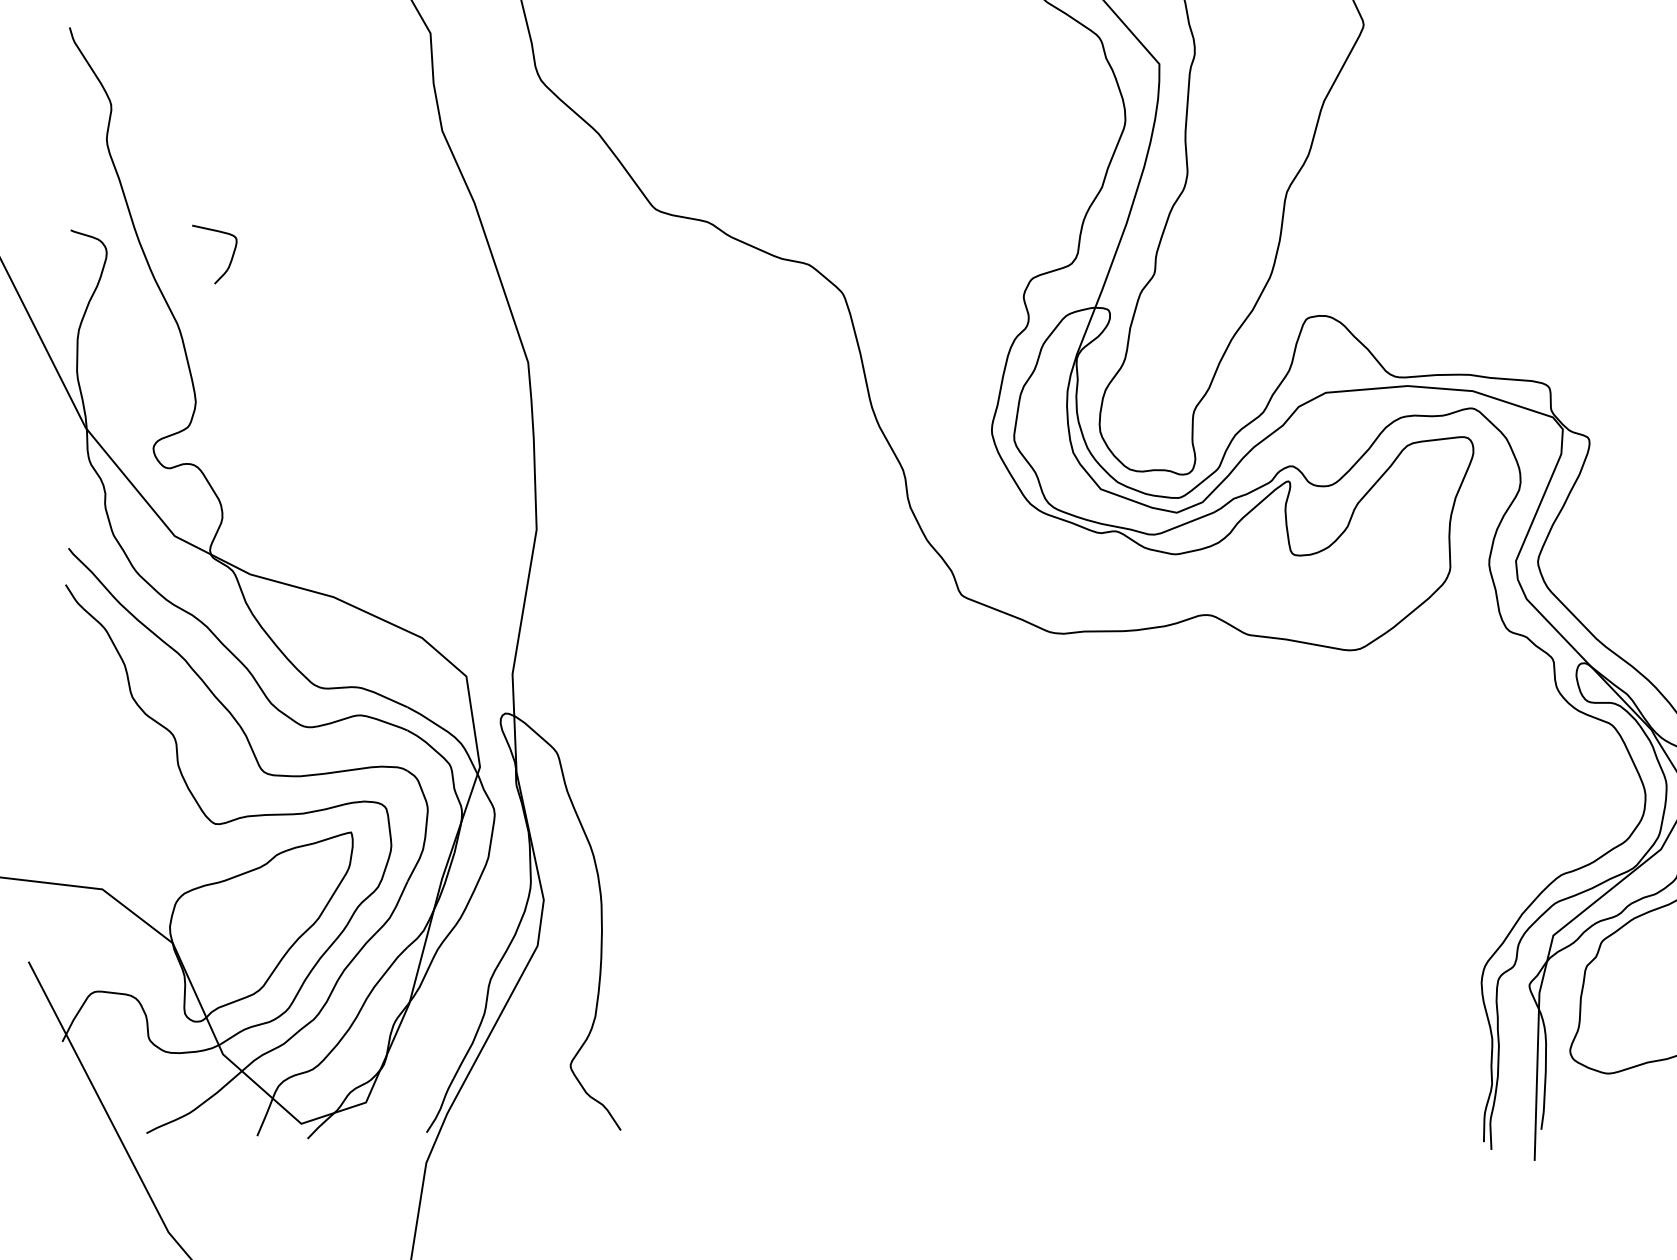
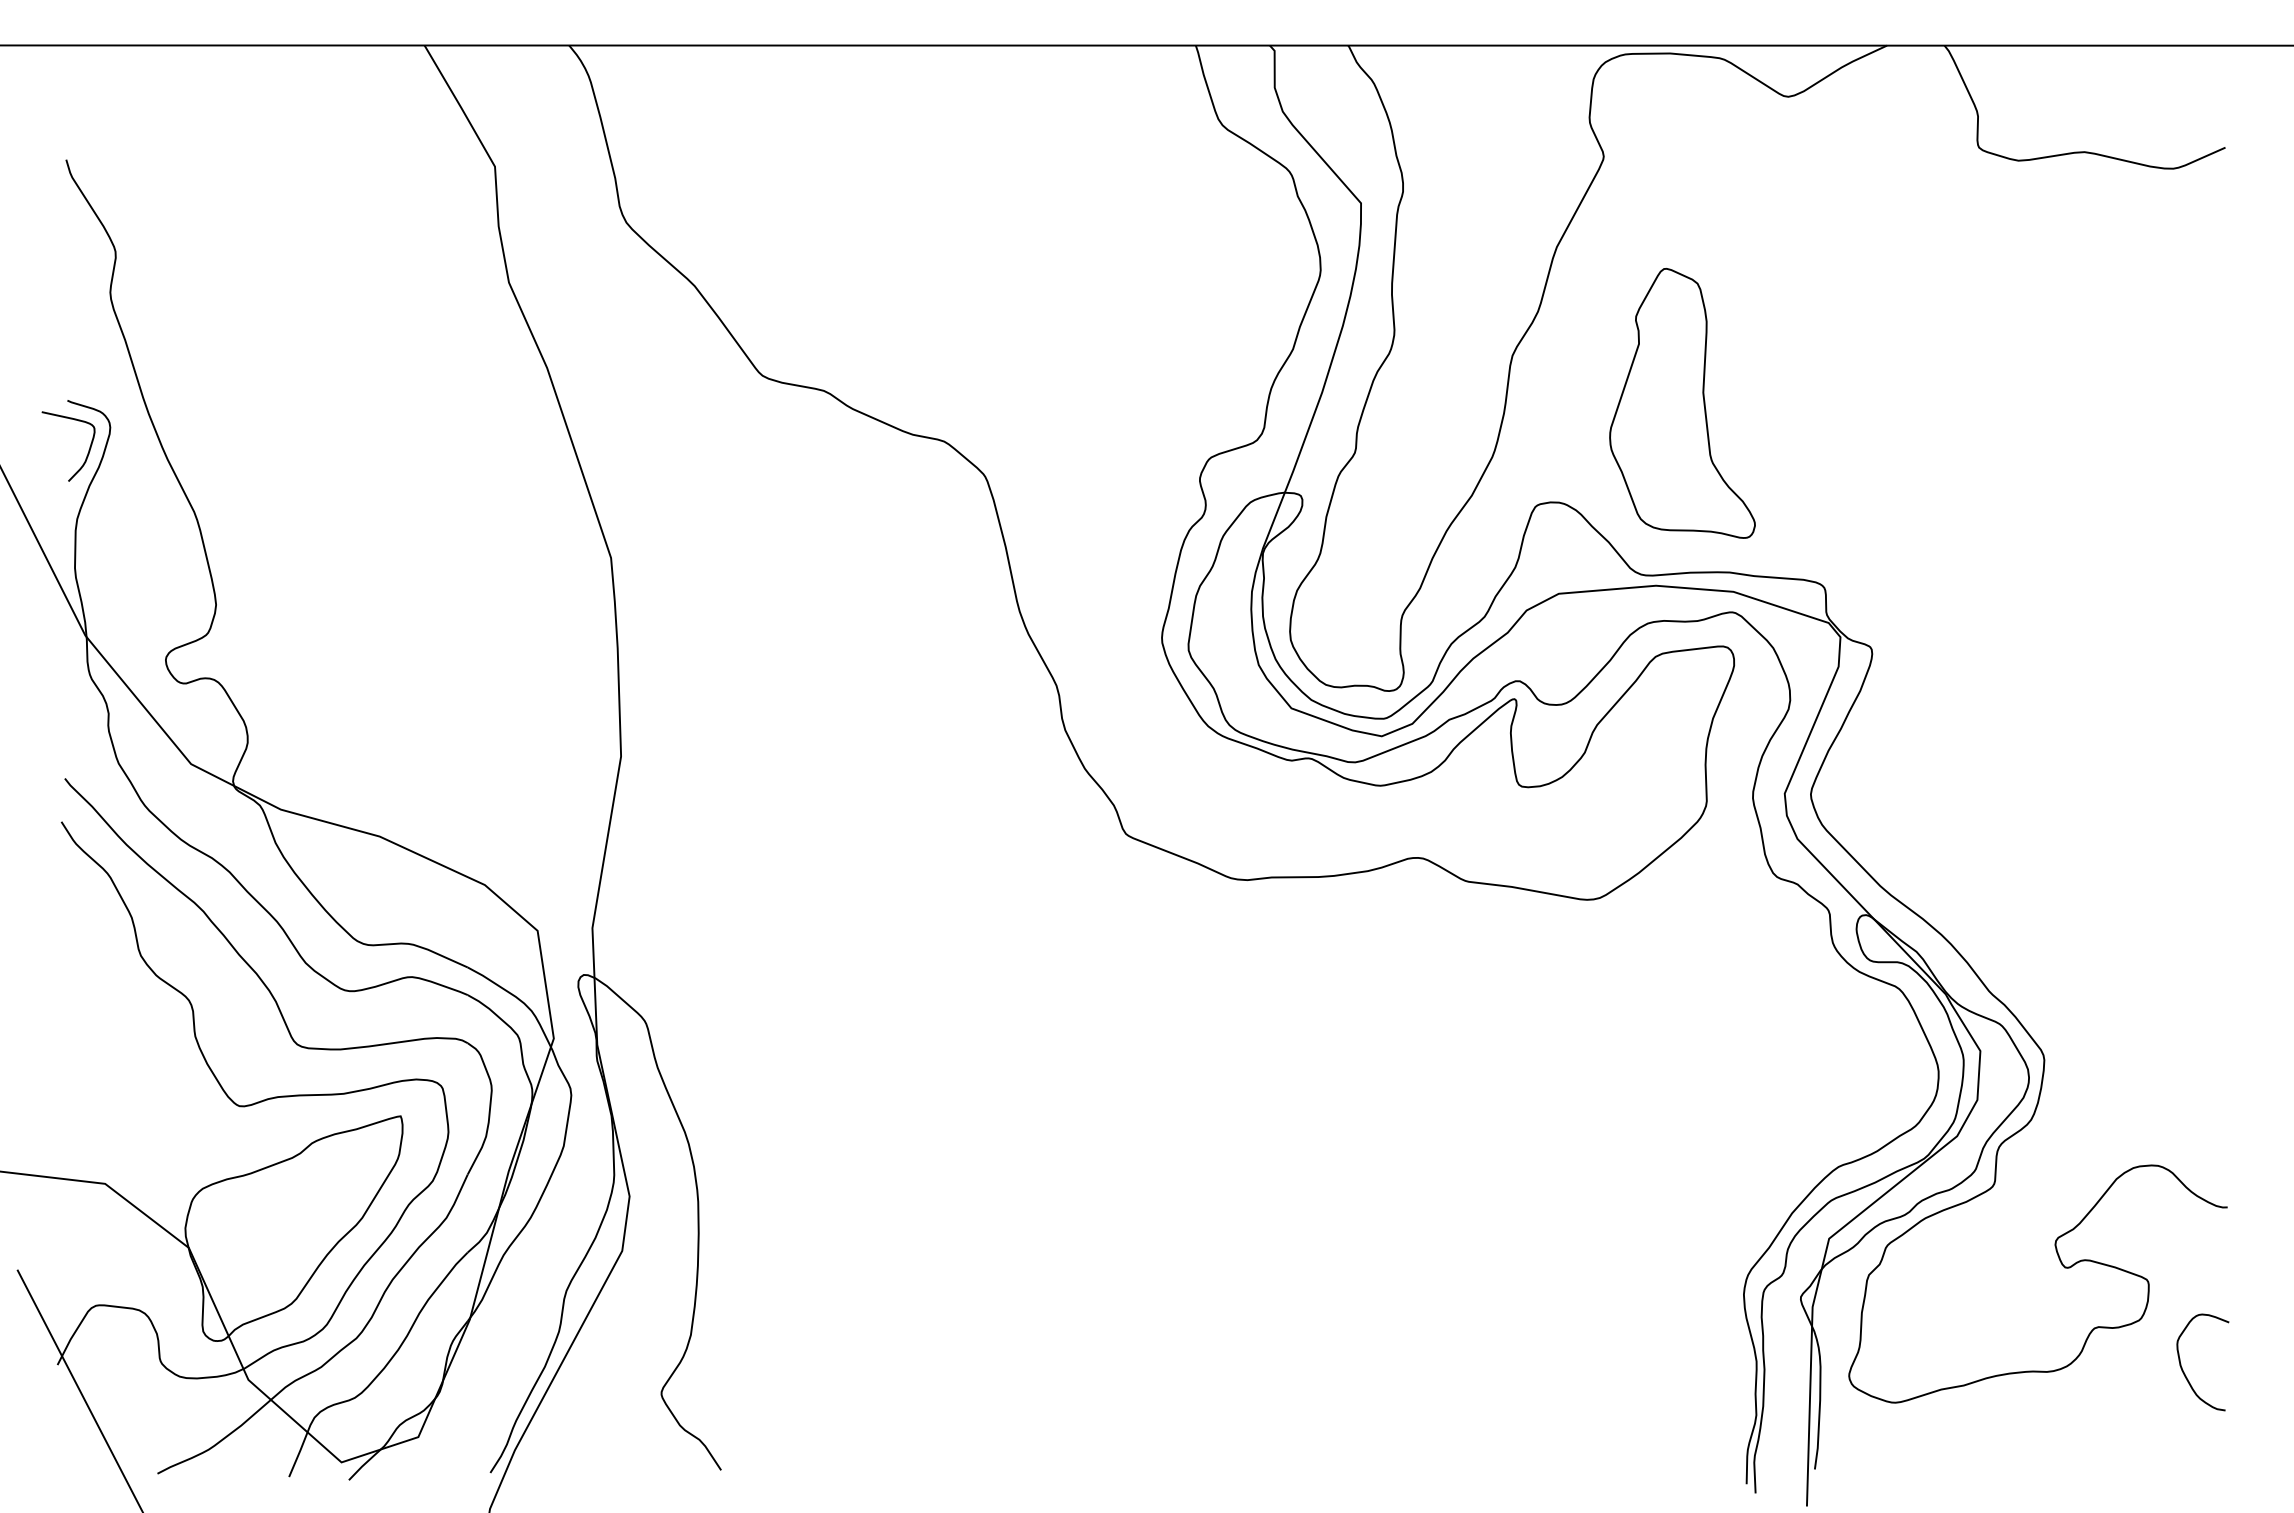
part: (1429, 232) -> (1682, 403), added
curve: (229, 262) -> (86, 455), moved

